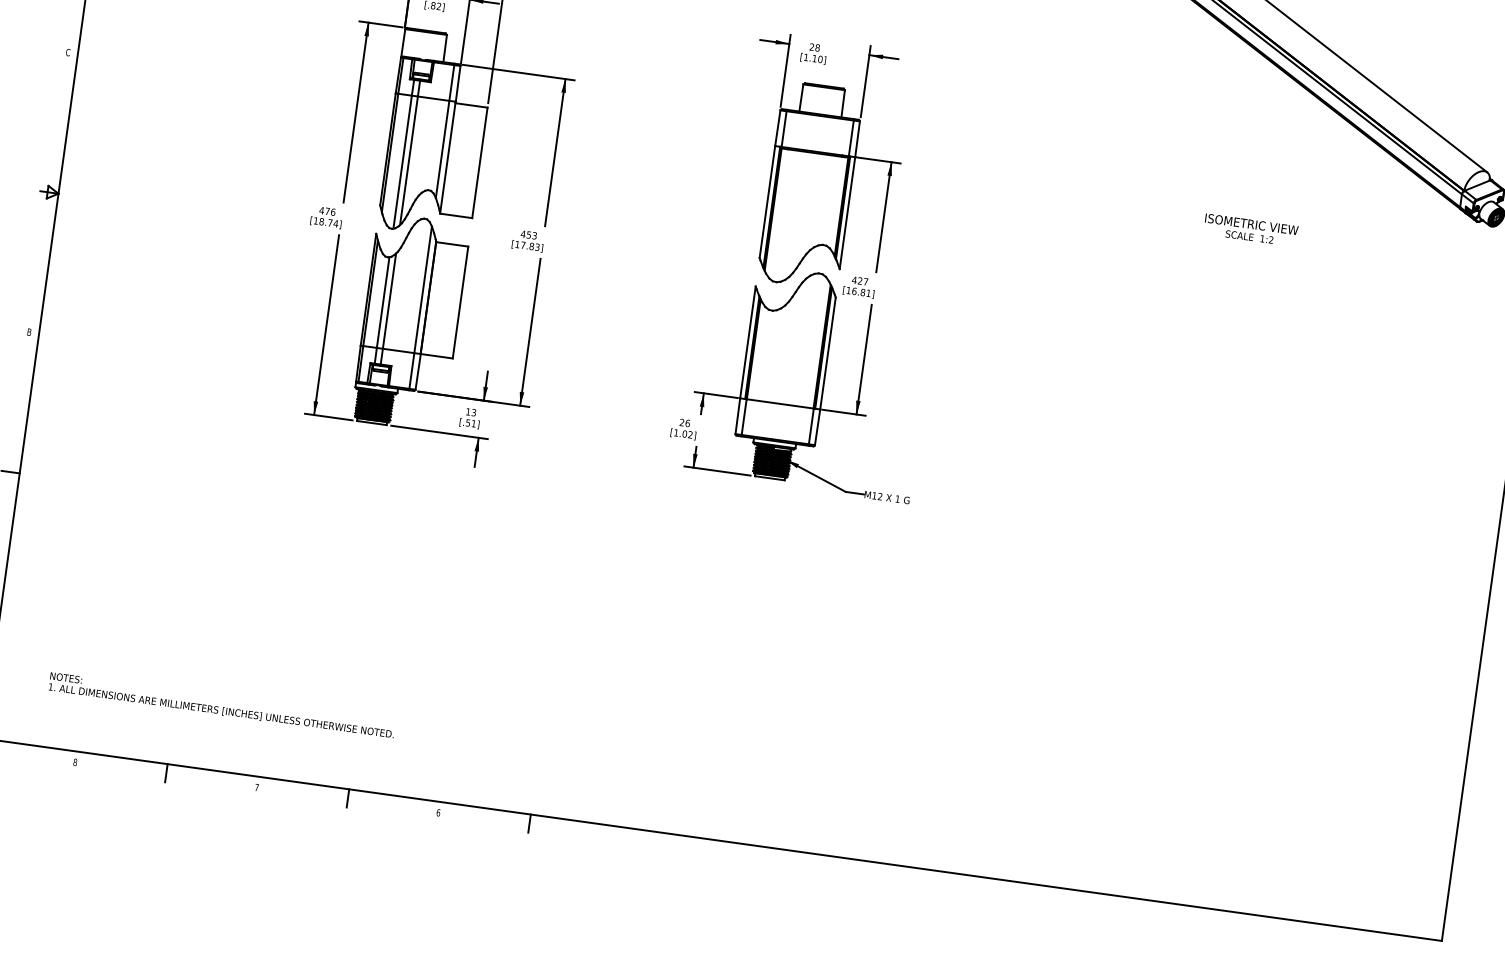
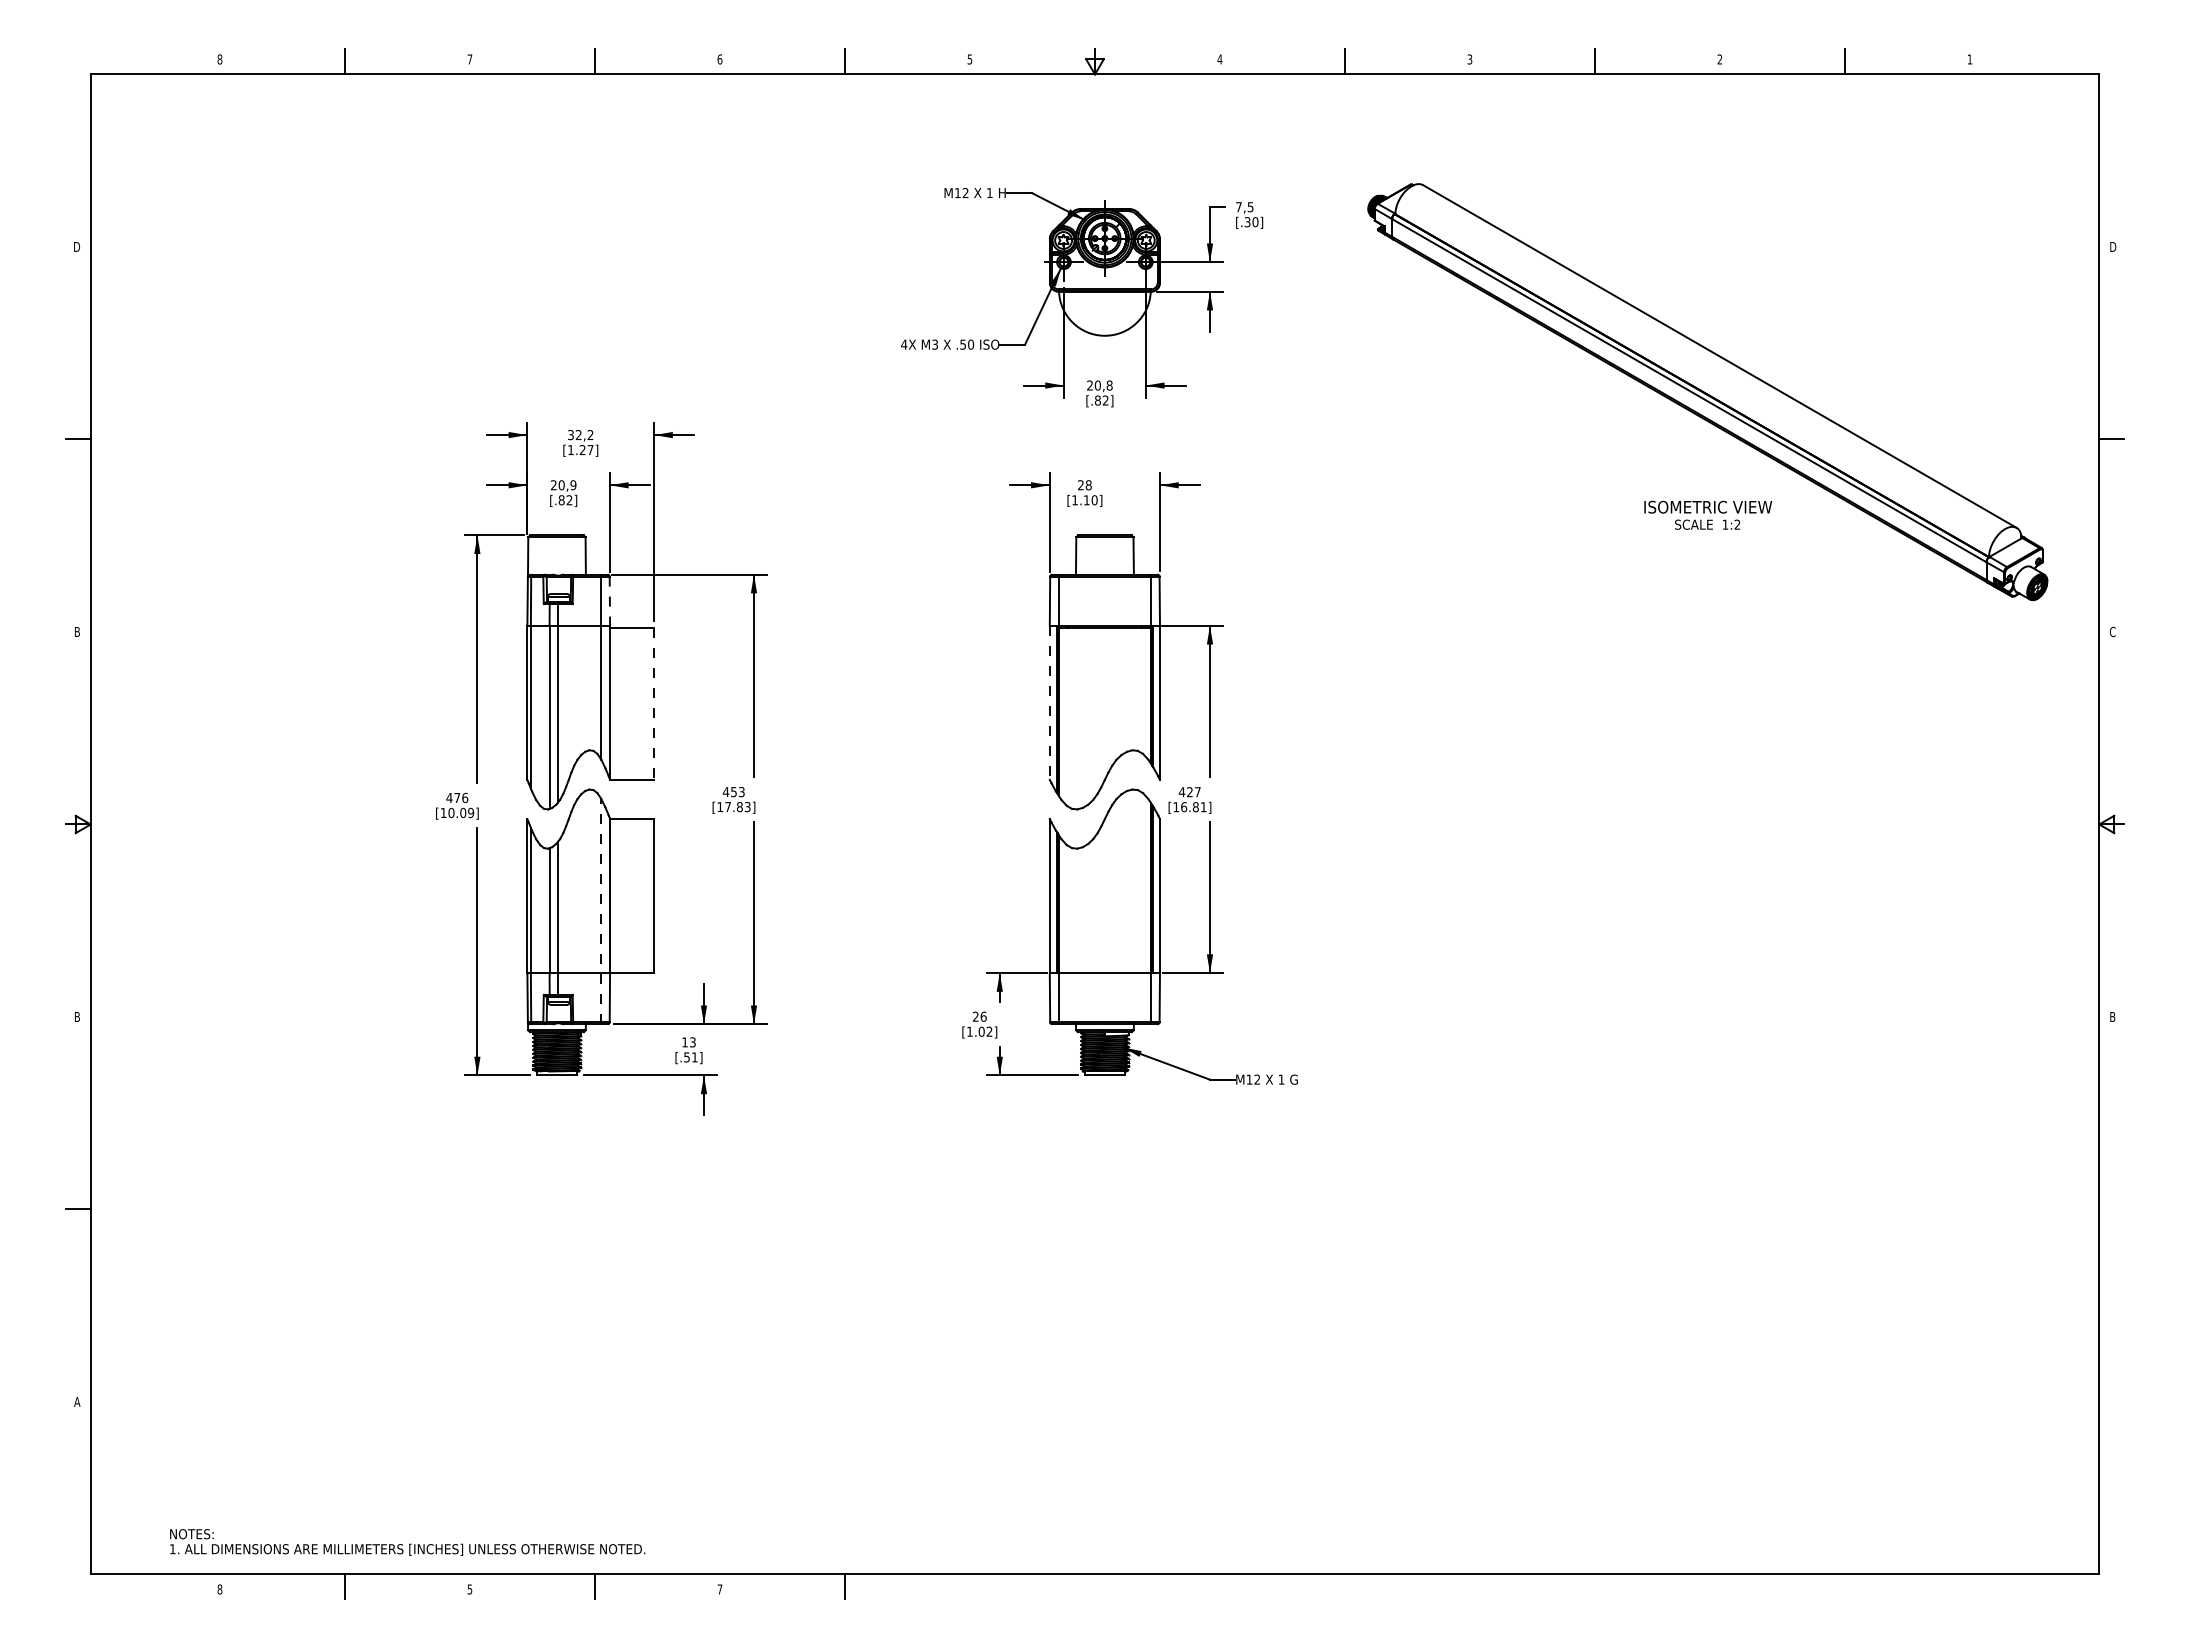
text: (68, 52) -> (77, 631), C -> B
line: (457, 84) -> (609, 601), solid -> dashed
line: (480, 163) -> (654, 704), solid -> dashed
line: (767, 202) -> (1049, 703), solid -> dashed
text: (329, 222) -> (461, 812), [18.74] -> [10.09]
text: (1251, 229) -> (1708, 514), moved
line: (420, 308) -> (601, 911), solid -> dashed
text: (222, 705) -> (407, 1542), moved
text: (256, 787) -> (469, 1589), 7 -> 5
text: (438, 812) -> (719, 1589), 6 -> 7

